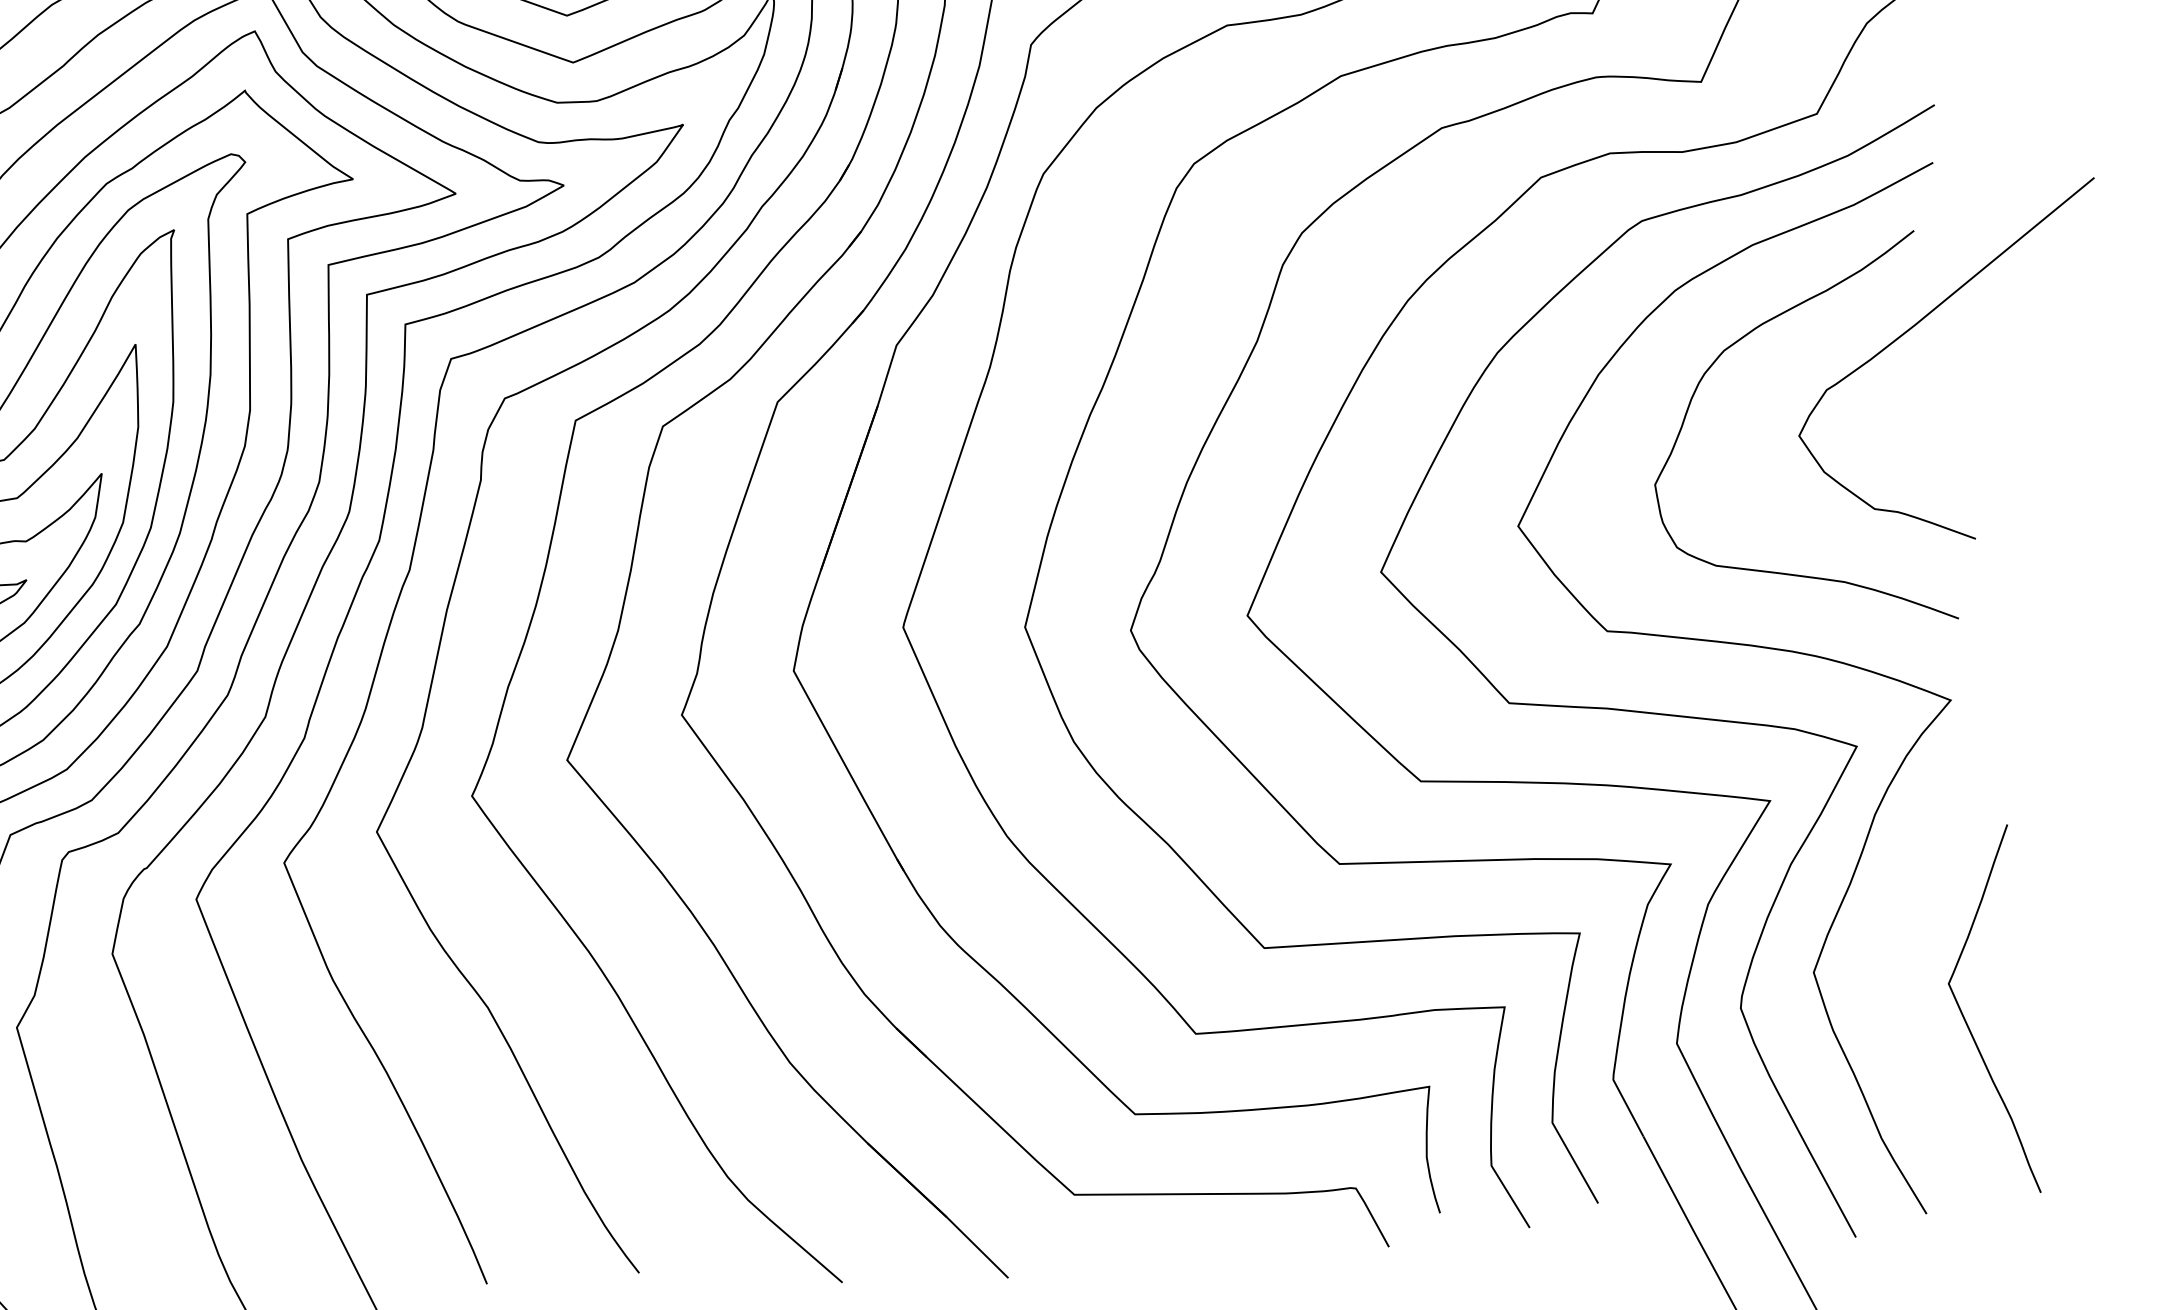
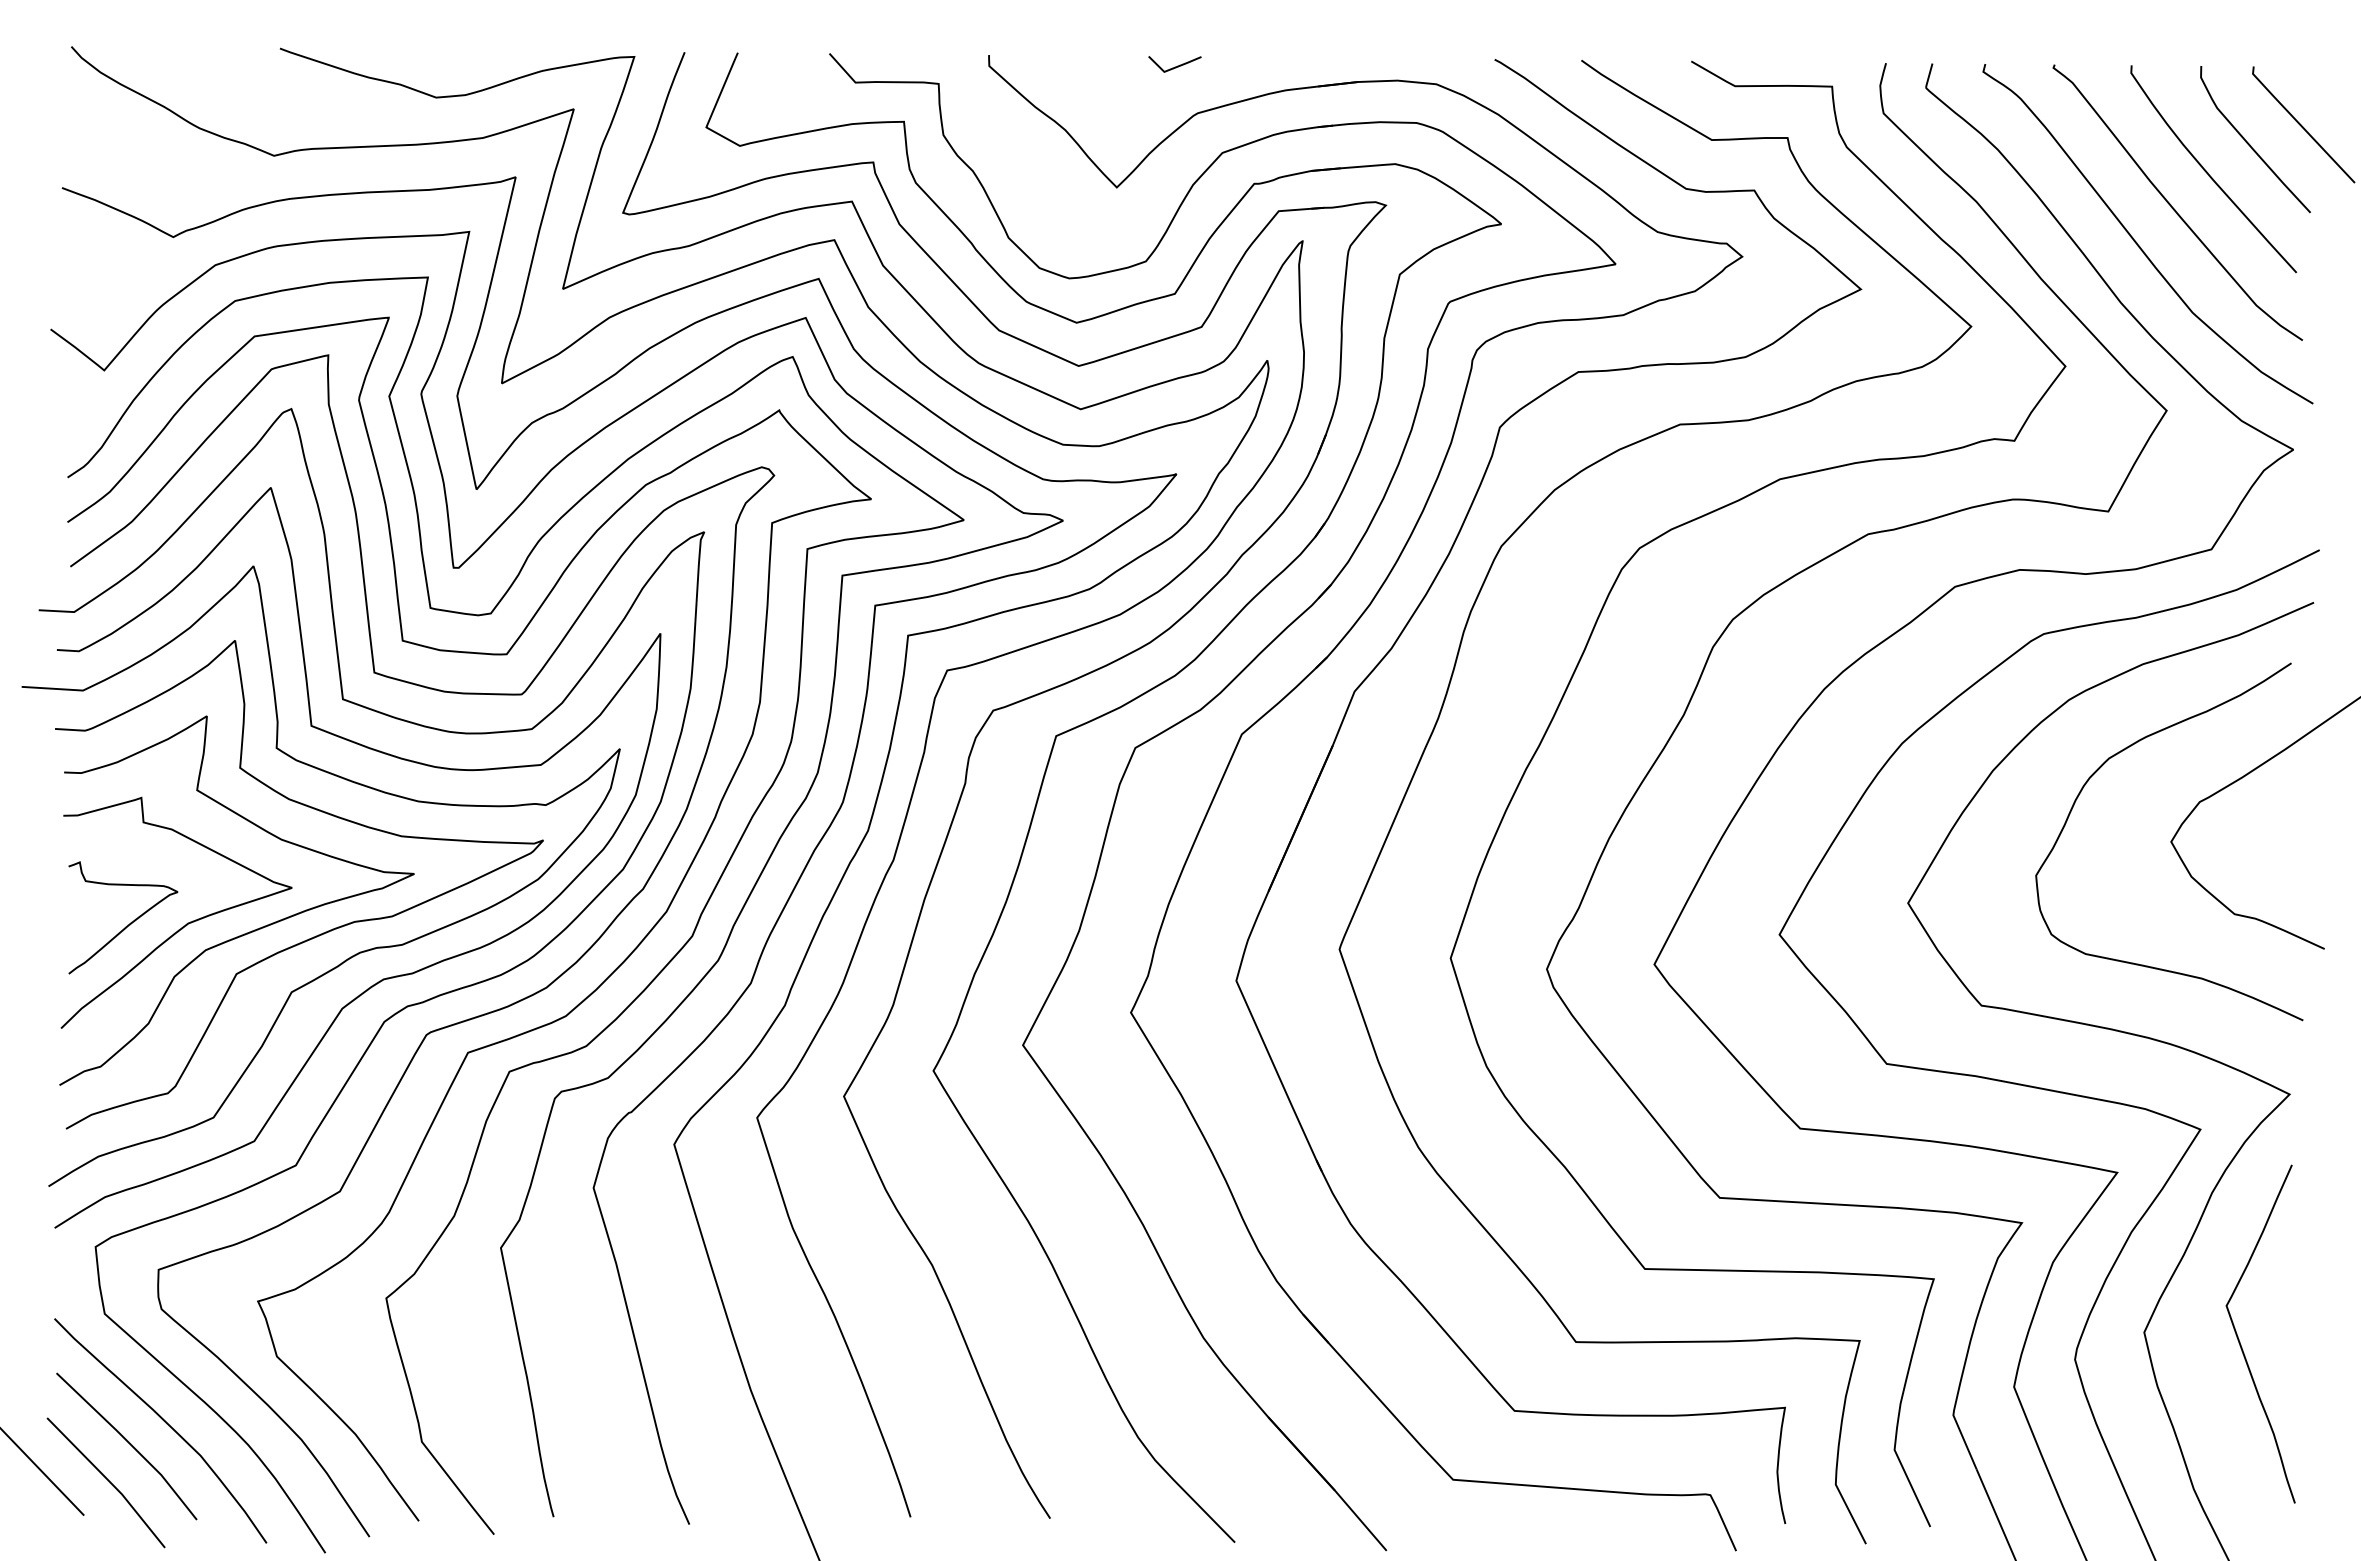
curve: (1967, 1021) -> (2240, 1341), moved

